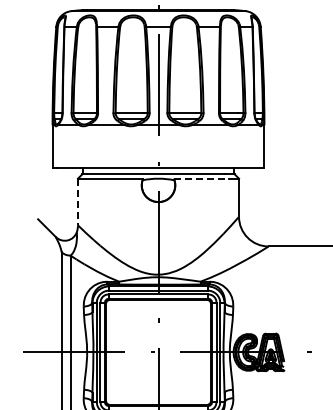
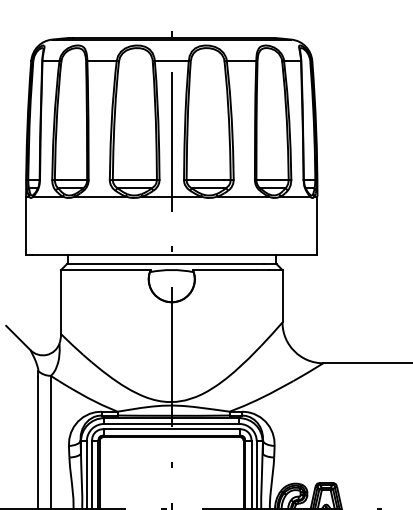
line: (201, 178) -> (230, 269), dashed -> solid
line: (78, 202) -> (61, 302), dashed -> solid

